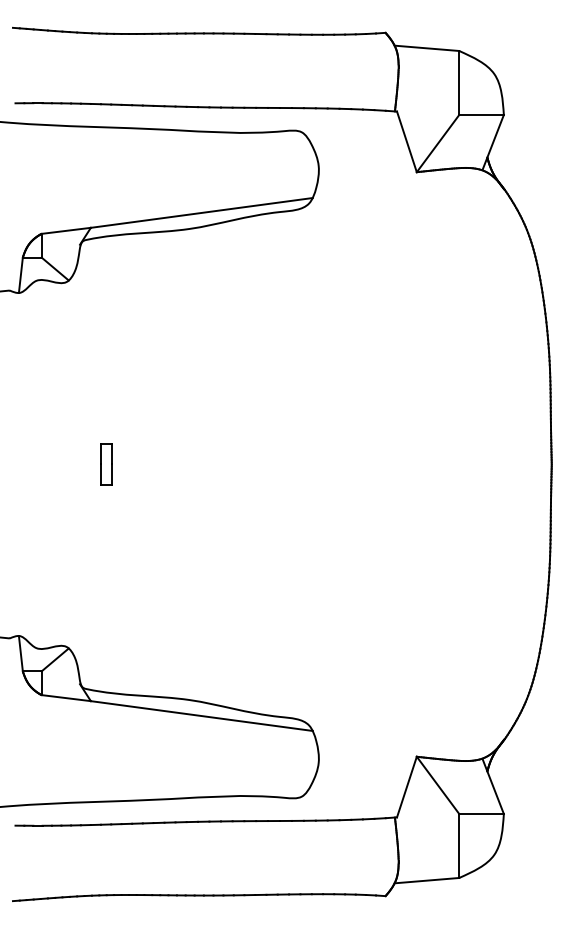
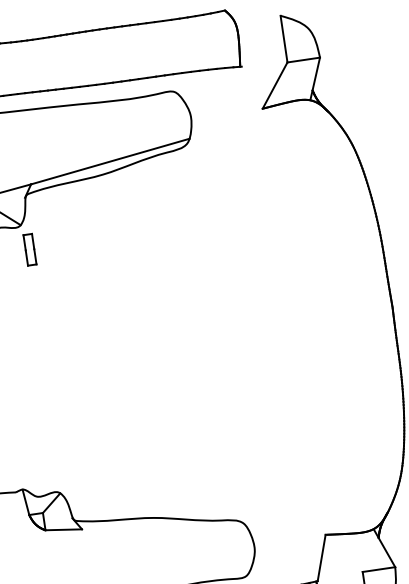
line: (426, 48) -> (256, 17), removed
line: (406, 141) -> (251, 87), removed
part: (106, 464) -> (30, 249), moved
line: (201, 715) -> (164, 527), removed
line: (437, 785) -> (343, 553), removed

